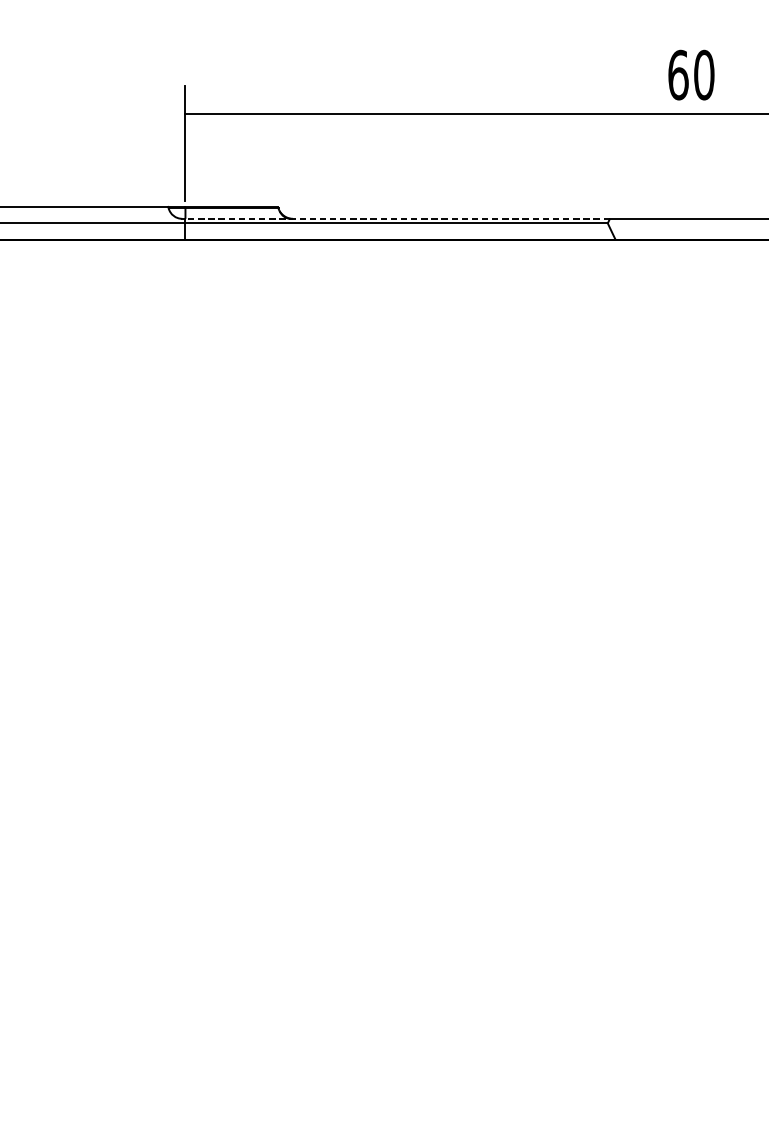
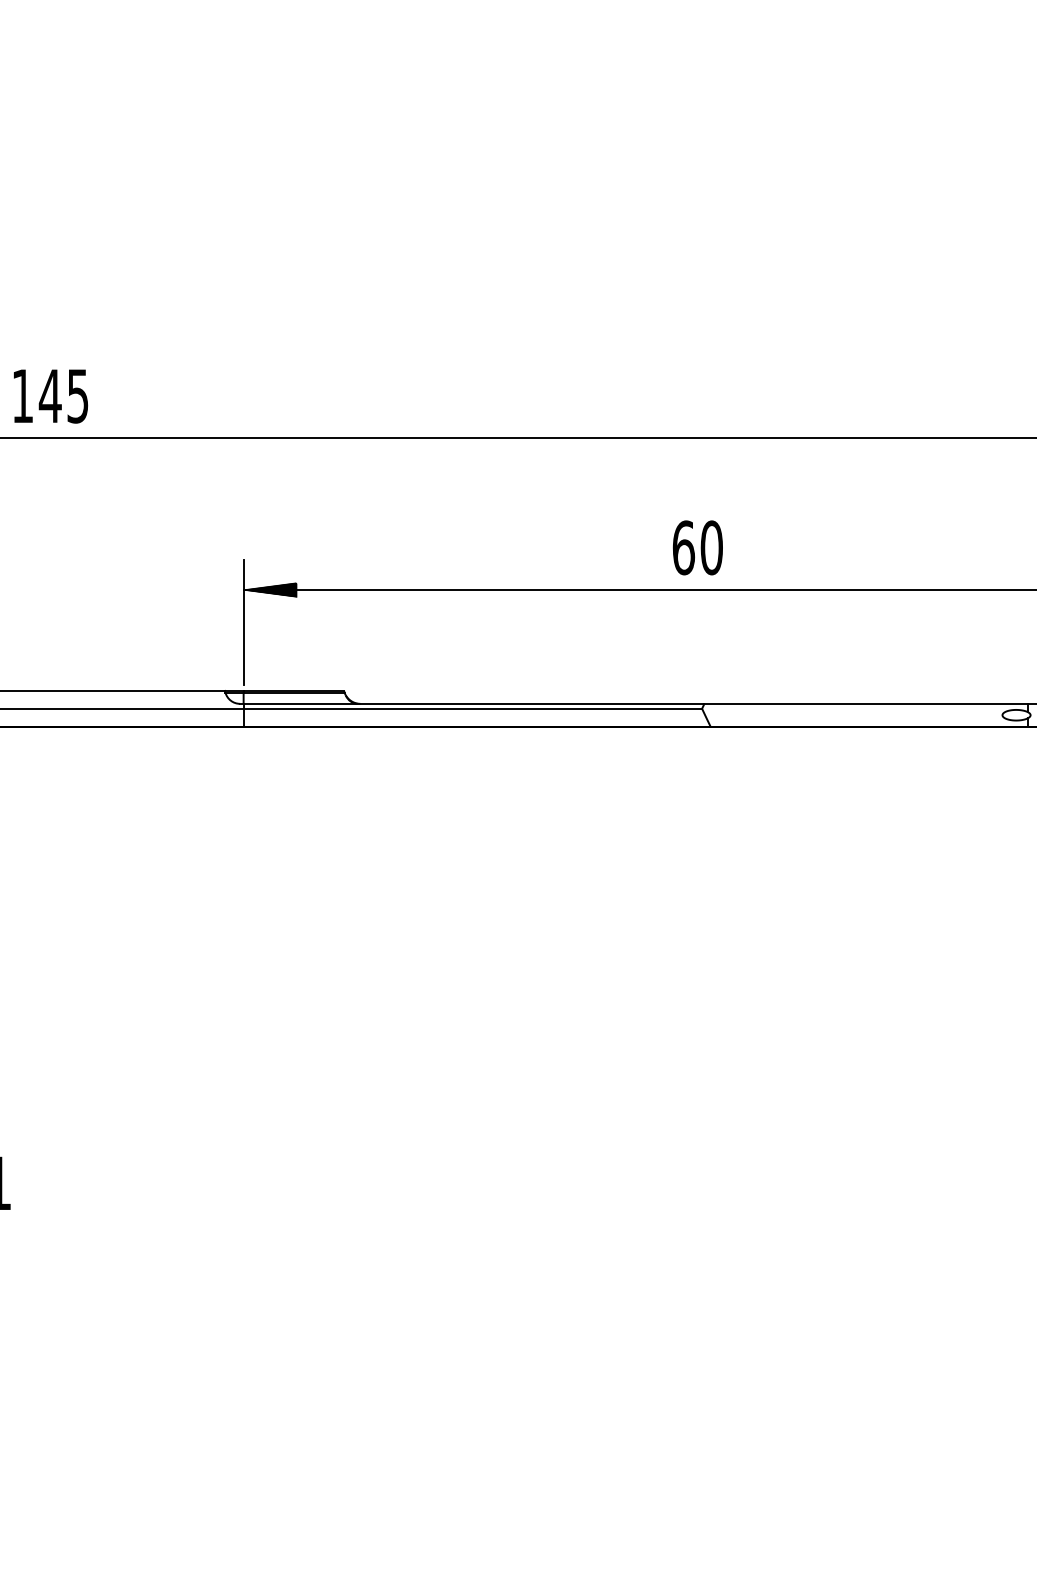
text: (691, 74) -> (697, 547), moved
hatch: (209, 114) -> (269, 590), added
line: (397, 218) -> (473, 703), dashed -> solid

